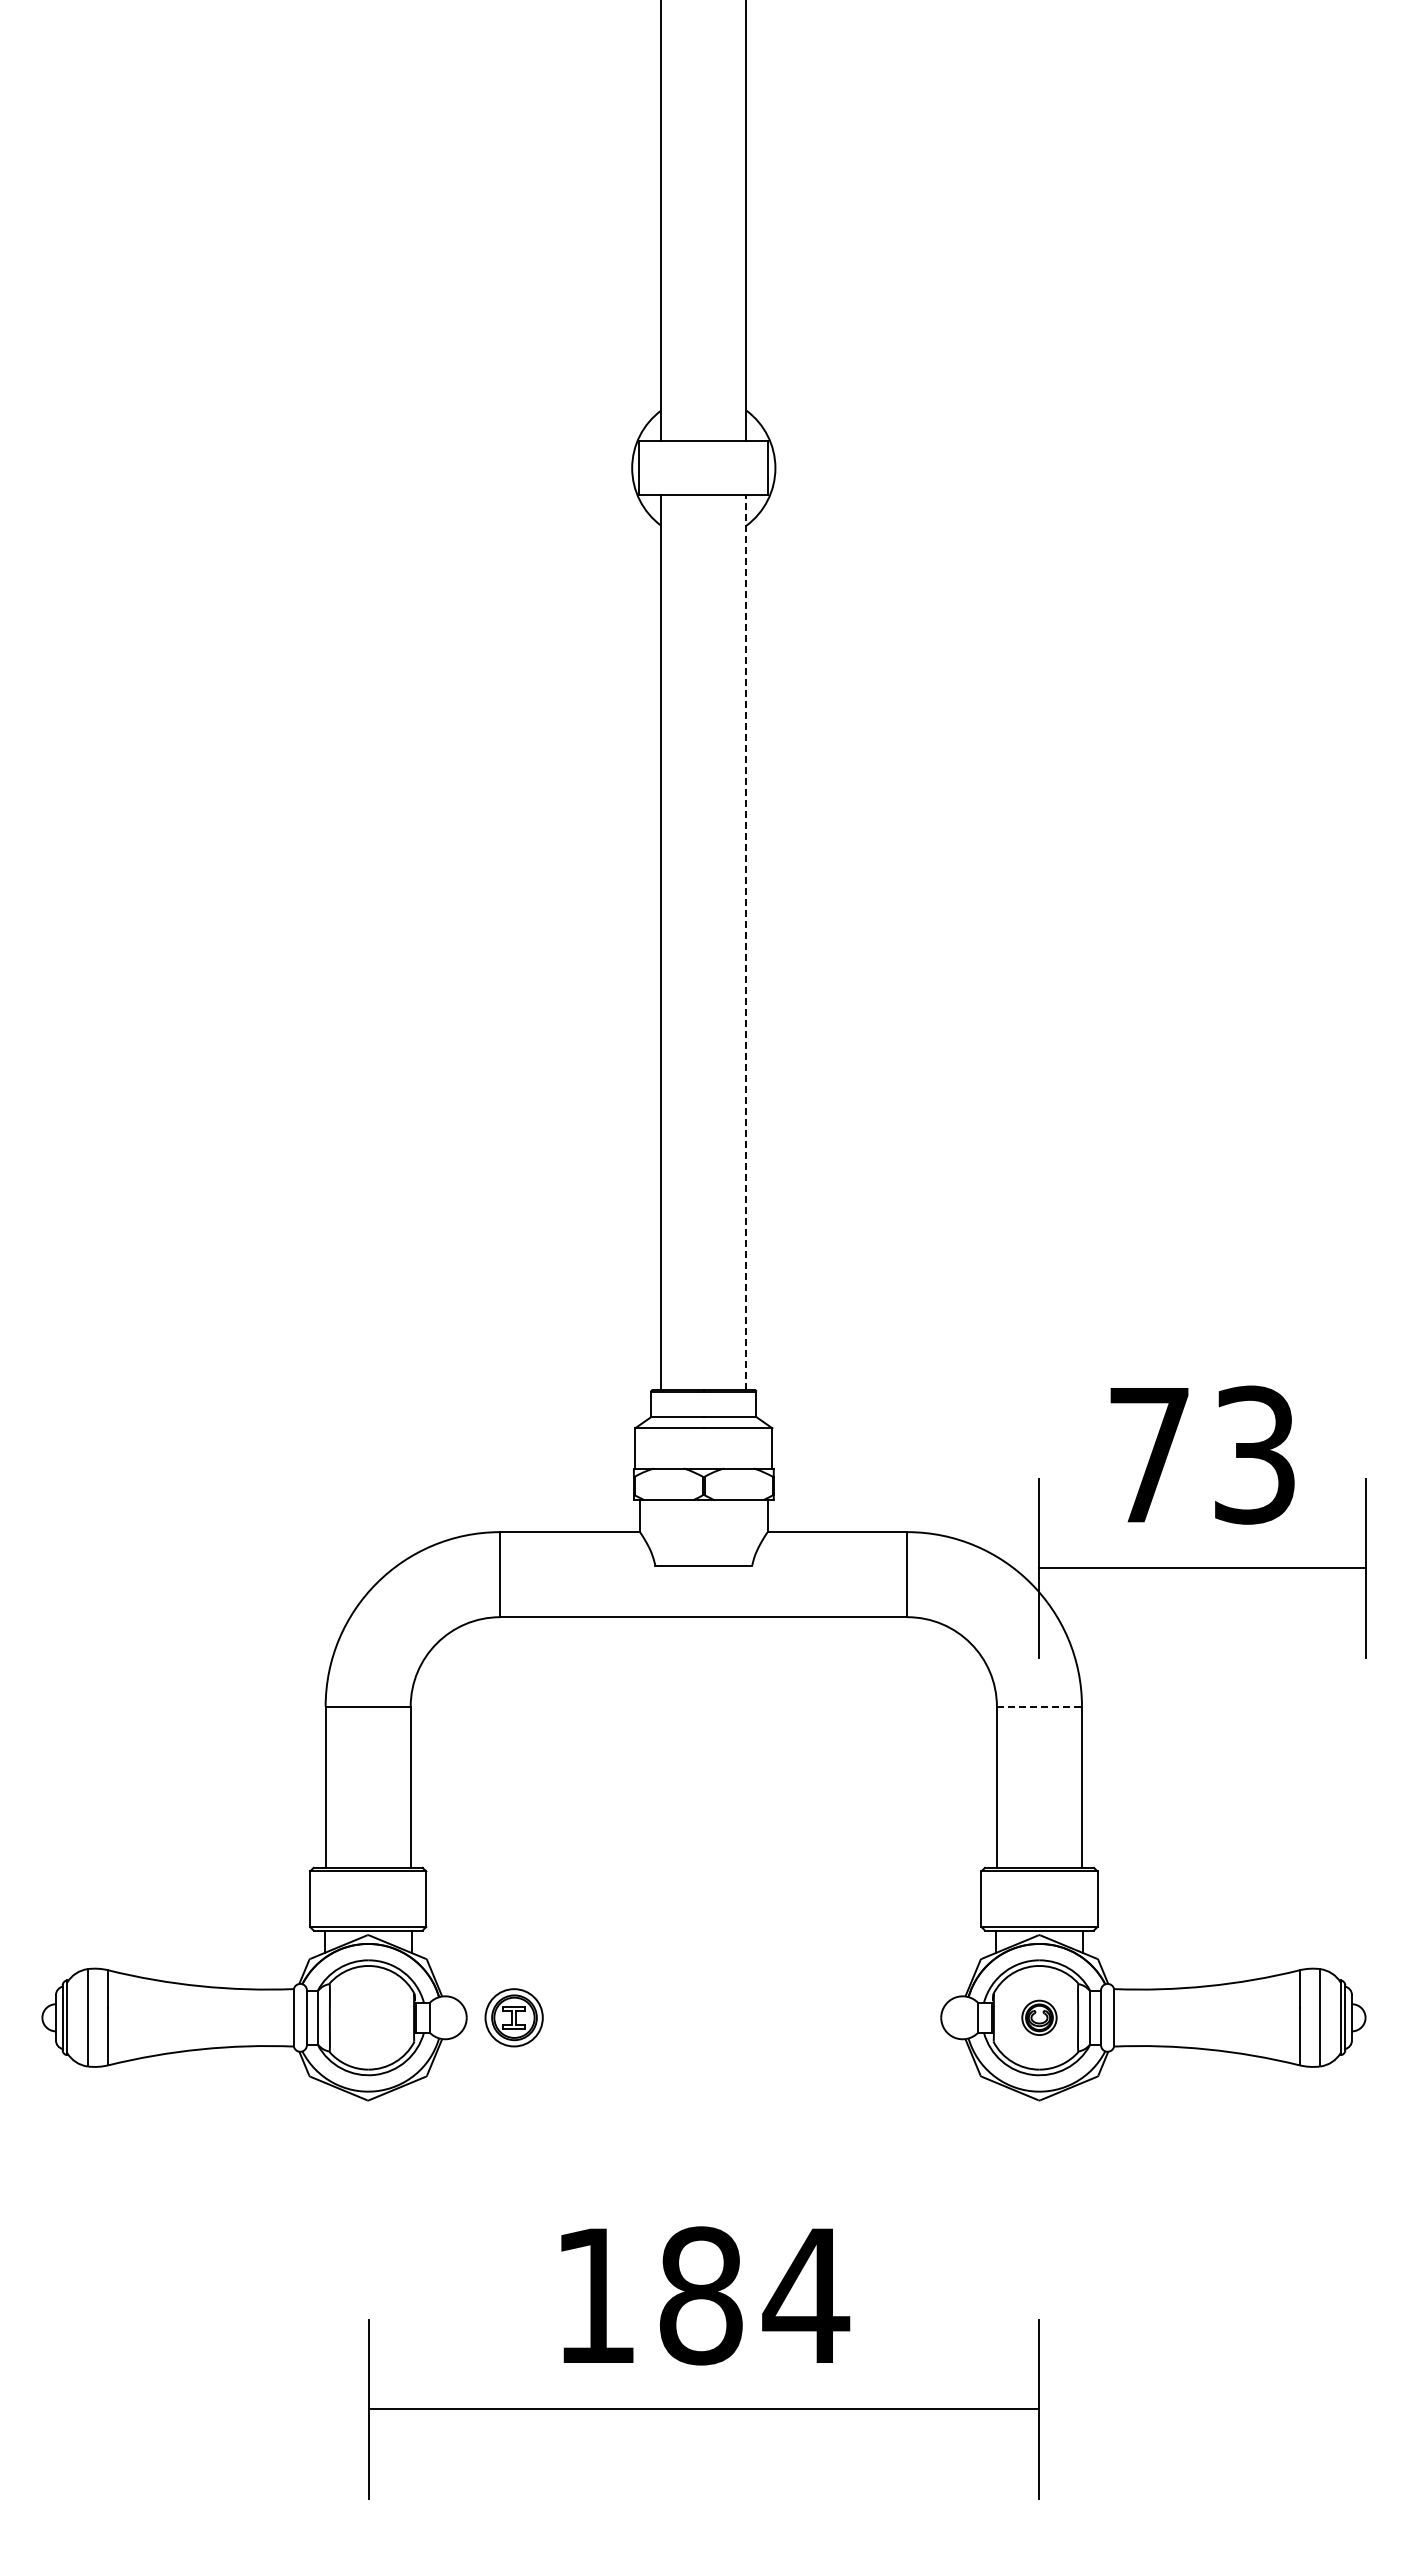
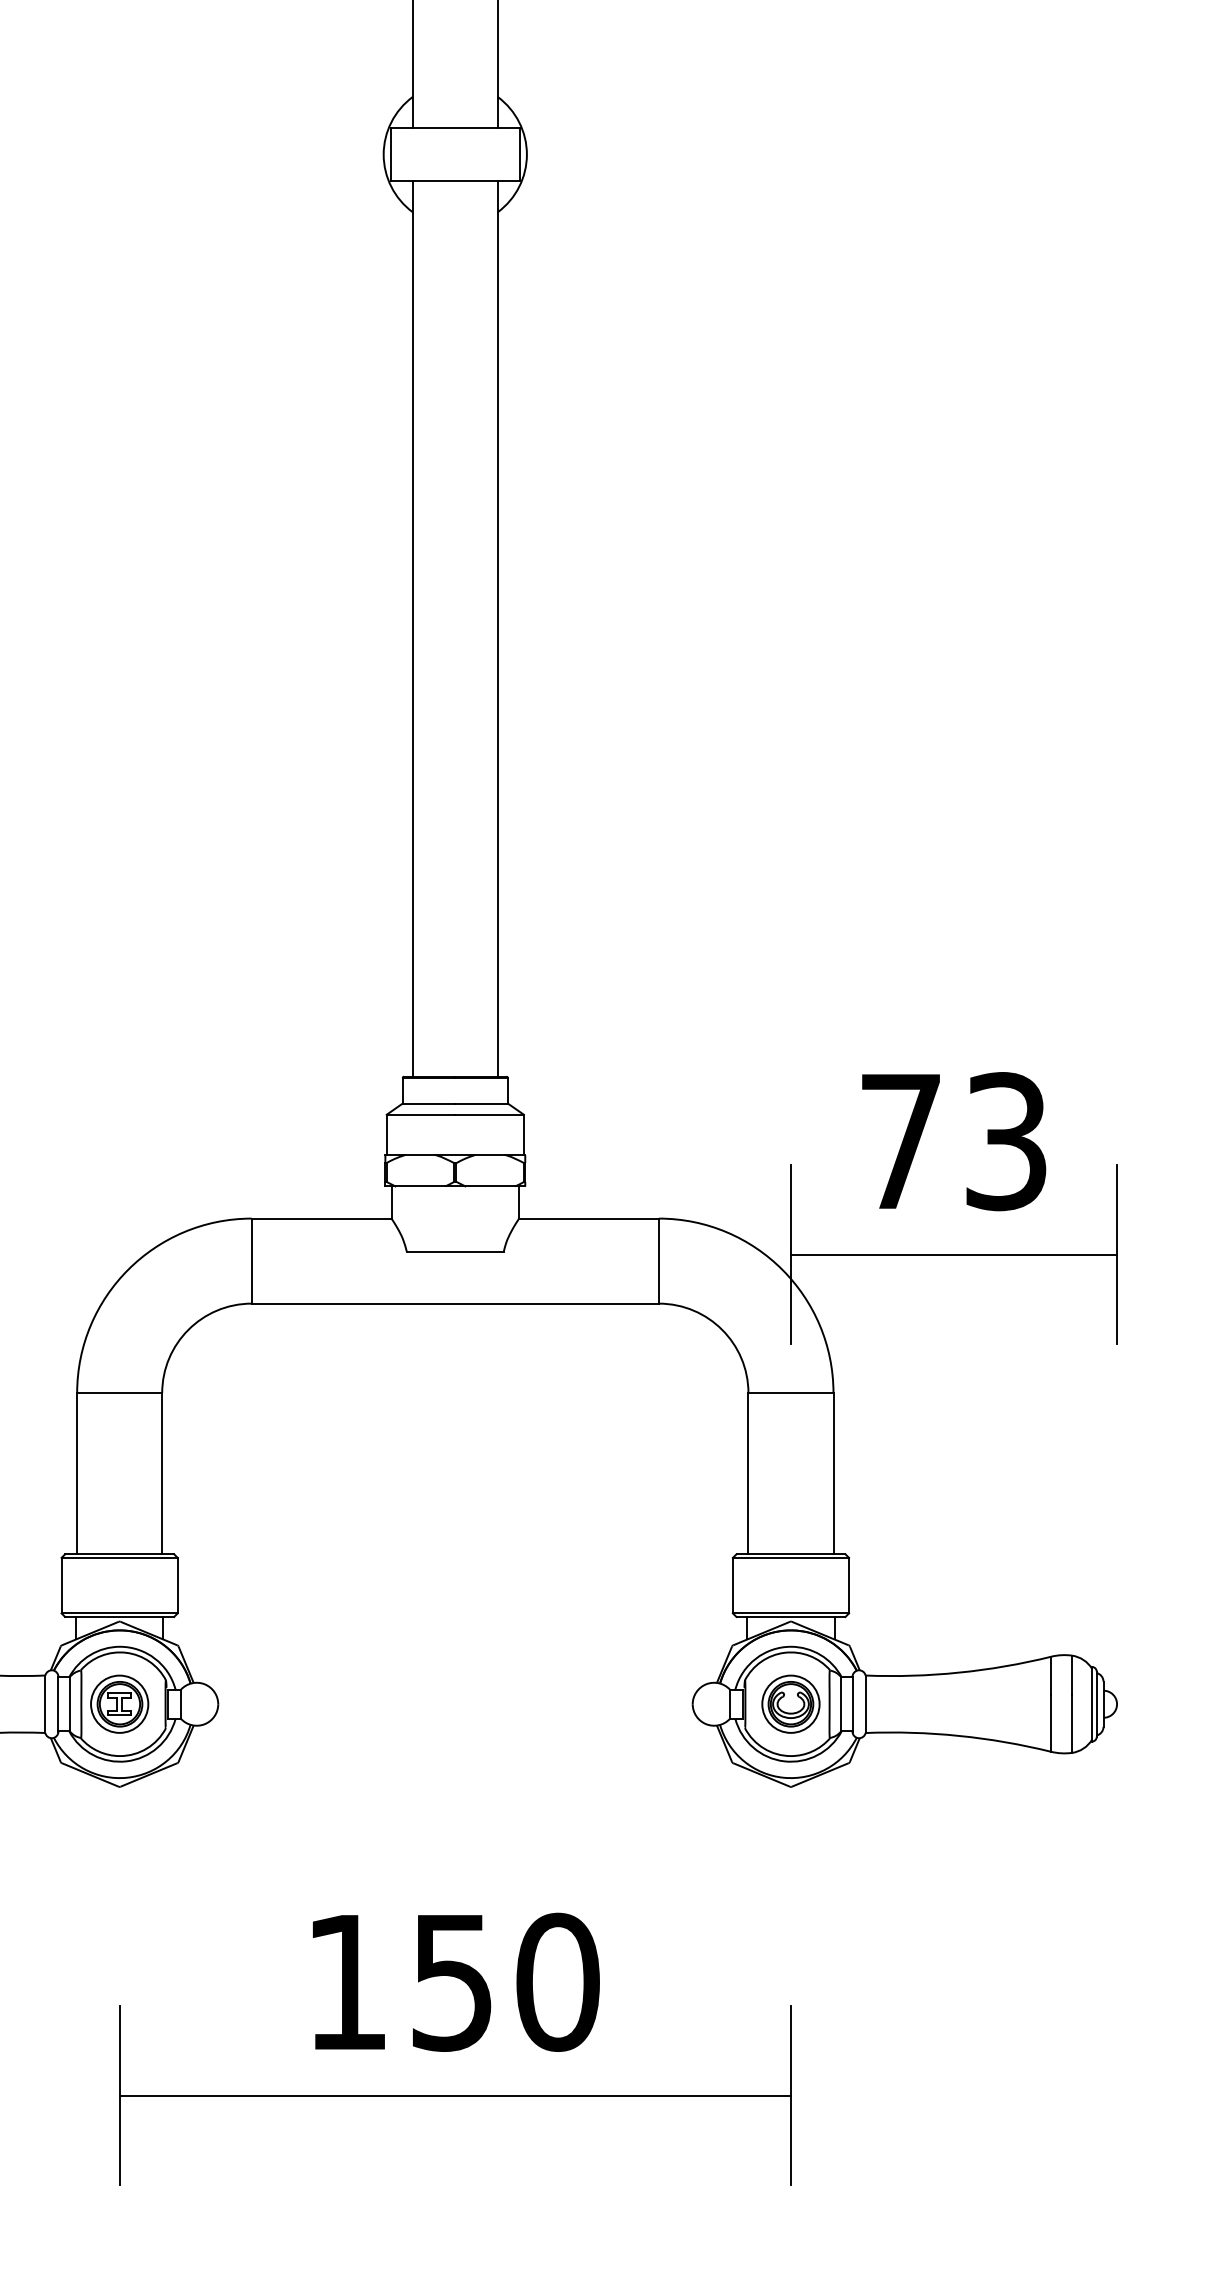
line: (746, 942) -> (498, 628), dashed -> solid
line: (1039, 1706) -> (791, 1392), dashed -> solid
part: (513, 2017) -> (119, 1703), moved
part: (1039, 2017) -> (791, 1703), size x1.67
text: (754, 2295) -> (506, 1981), 184 -> 150

